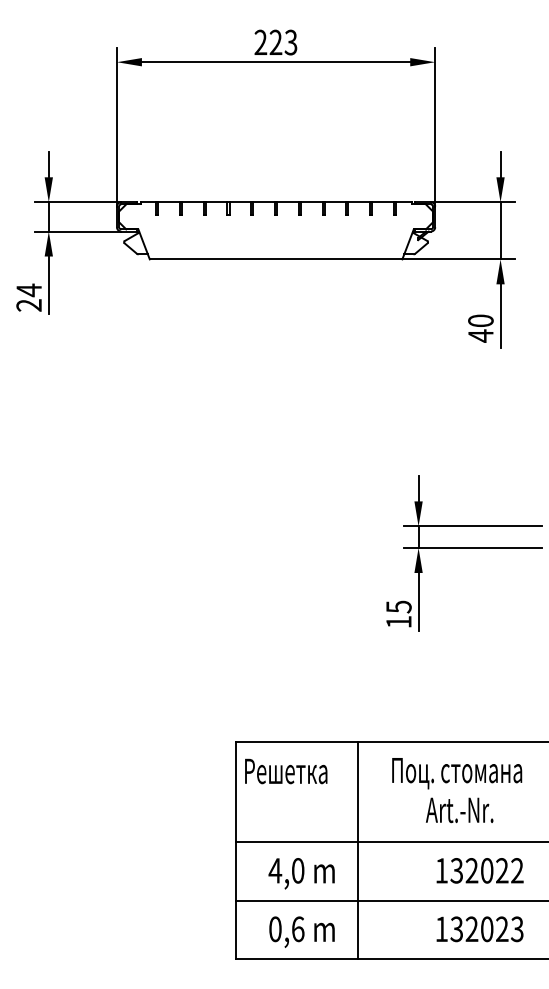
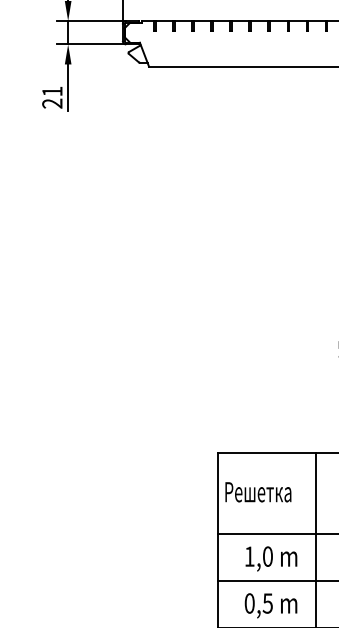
text: (28, 290) -> (51, 91), 24 -> 21
text: (286, 771) -> (258, 492), moved
text: (275, 870) -> (249, 556), 4,0 -> 1,0
text: (297, 929) -> (267, 603), 0,6 -> 0,5

